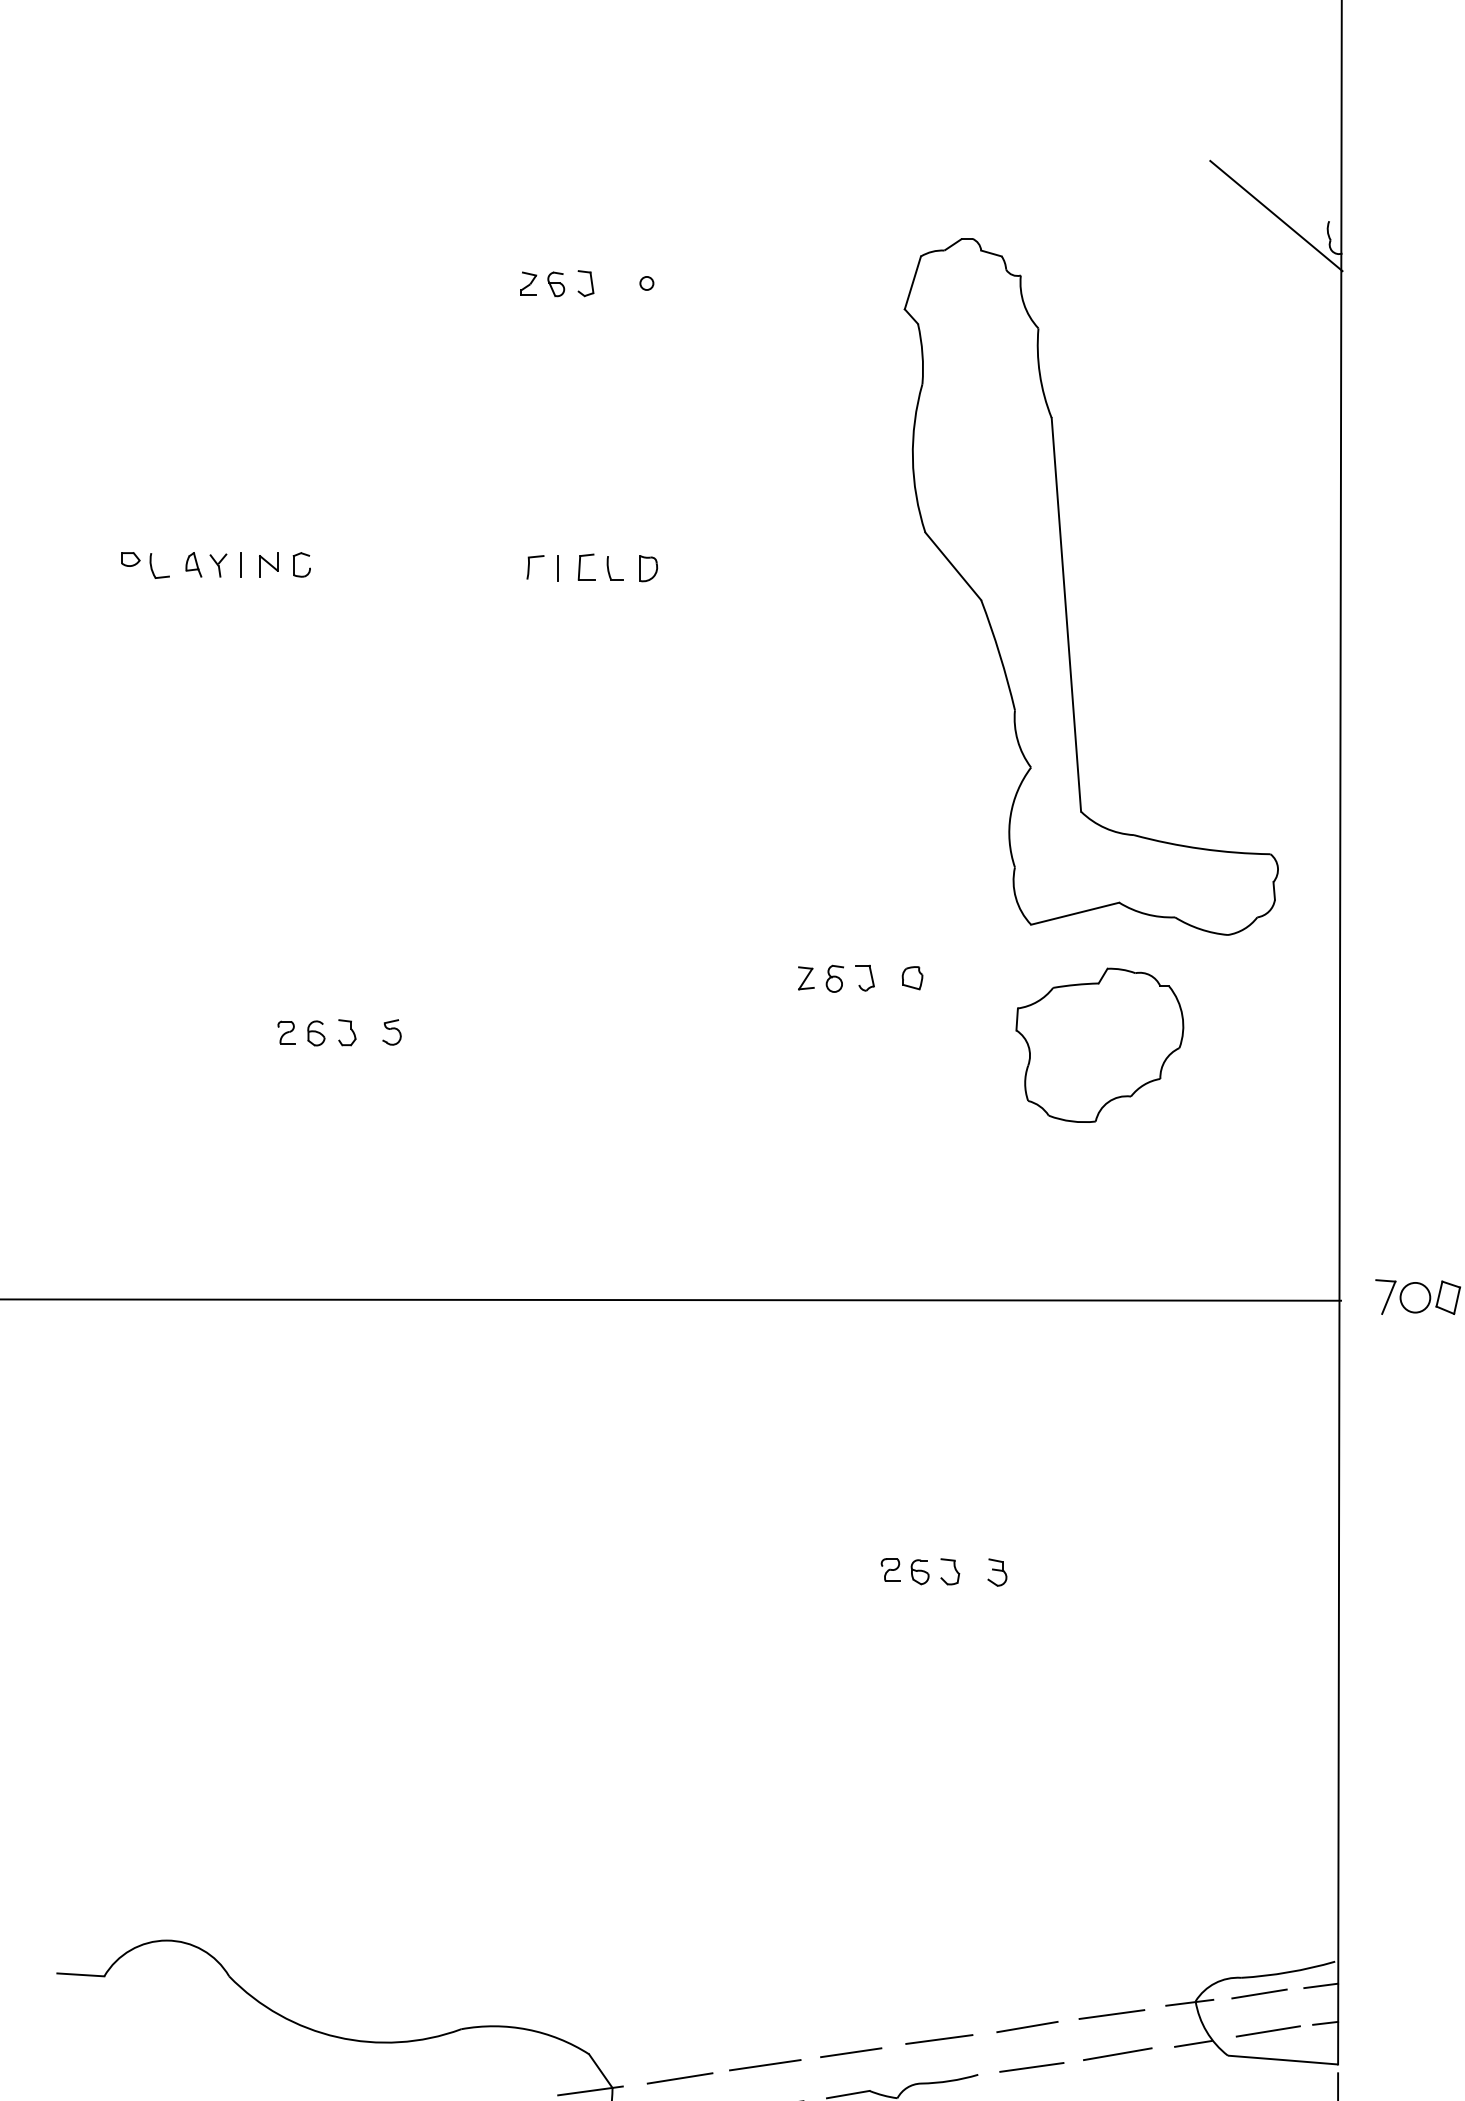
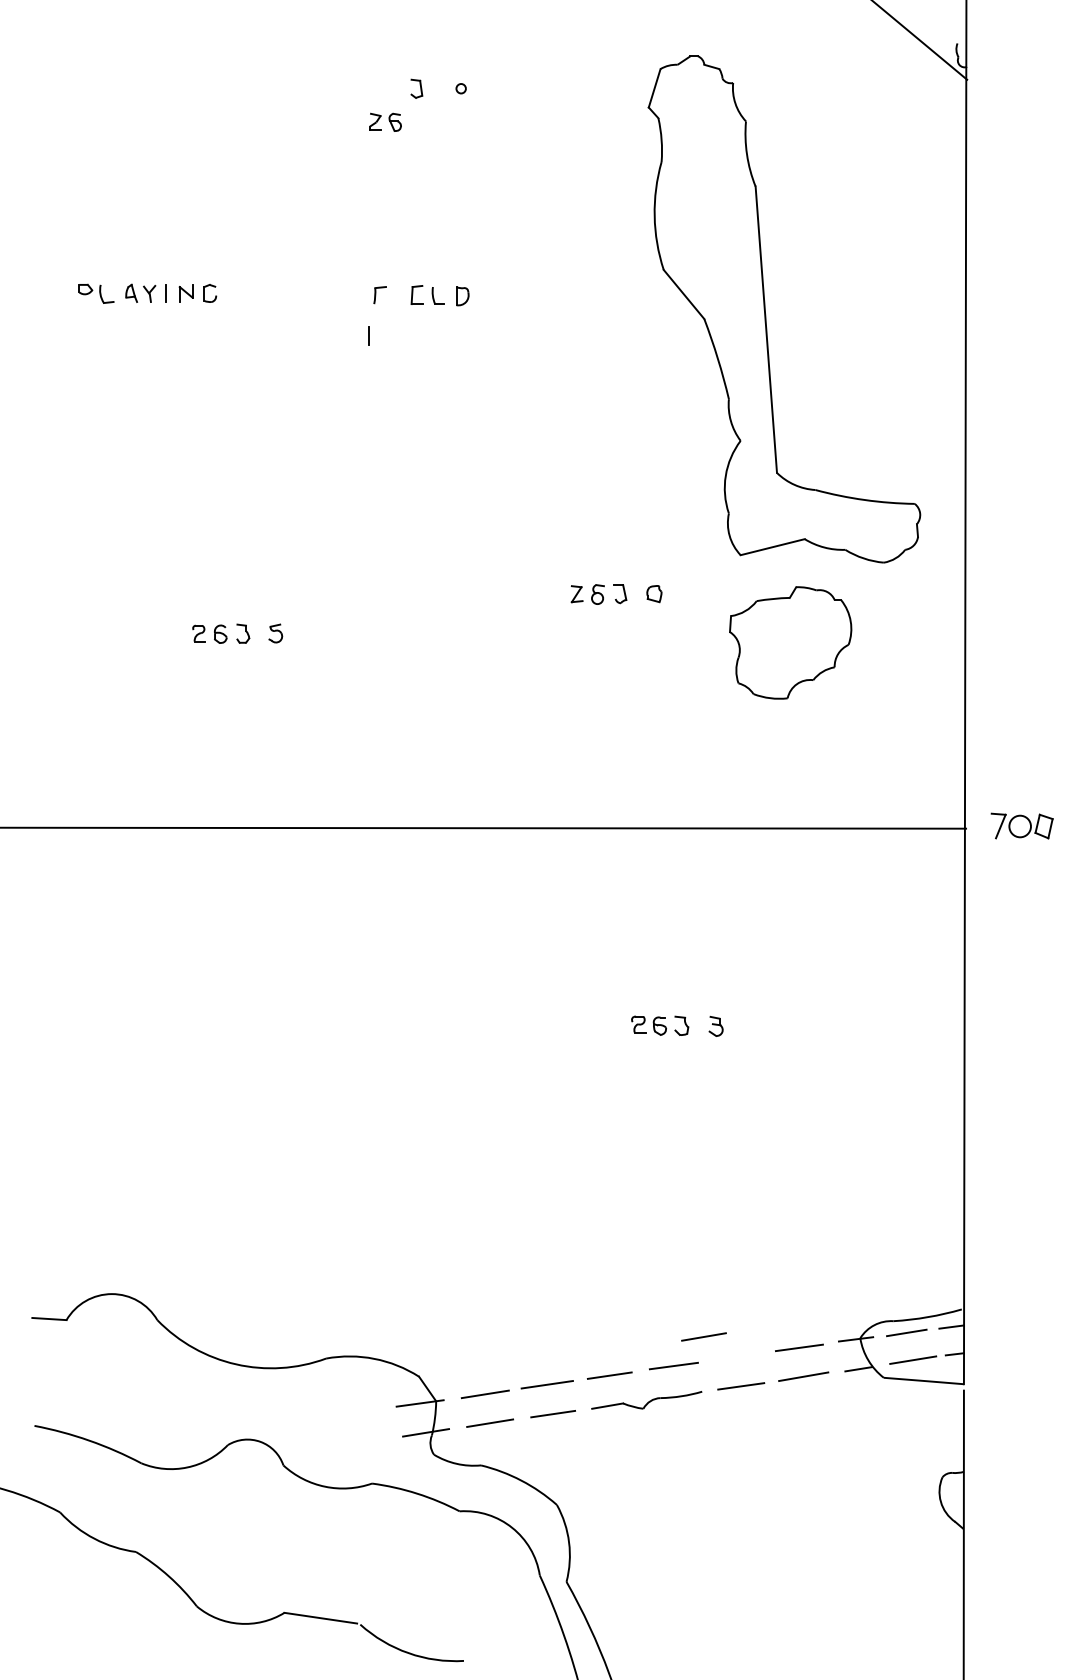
part: (542, 283) -> (385, 121), moved
line: (557, 567) -> (368, 335), moved
line: (1026, 2026) -> (703, 1336), moved

